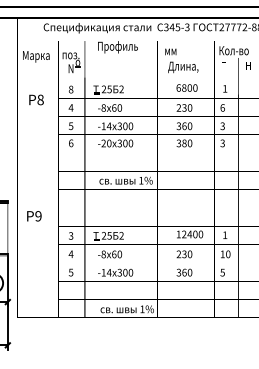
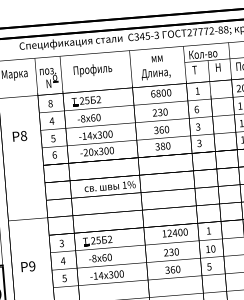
text: (117, 47) -> (92, 70), moved
text: (170, 51) -> (156, 58), moved
text: (36, 99) -> (19, 135), moved
text: (34, 216) -> (28, 266), moved

